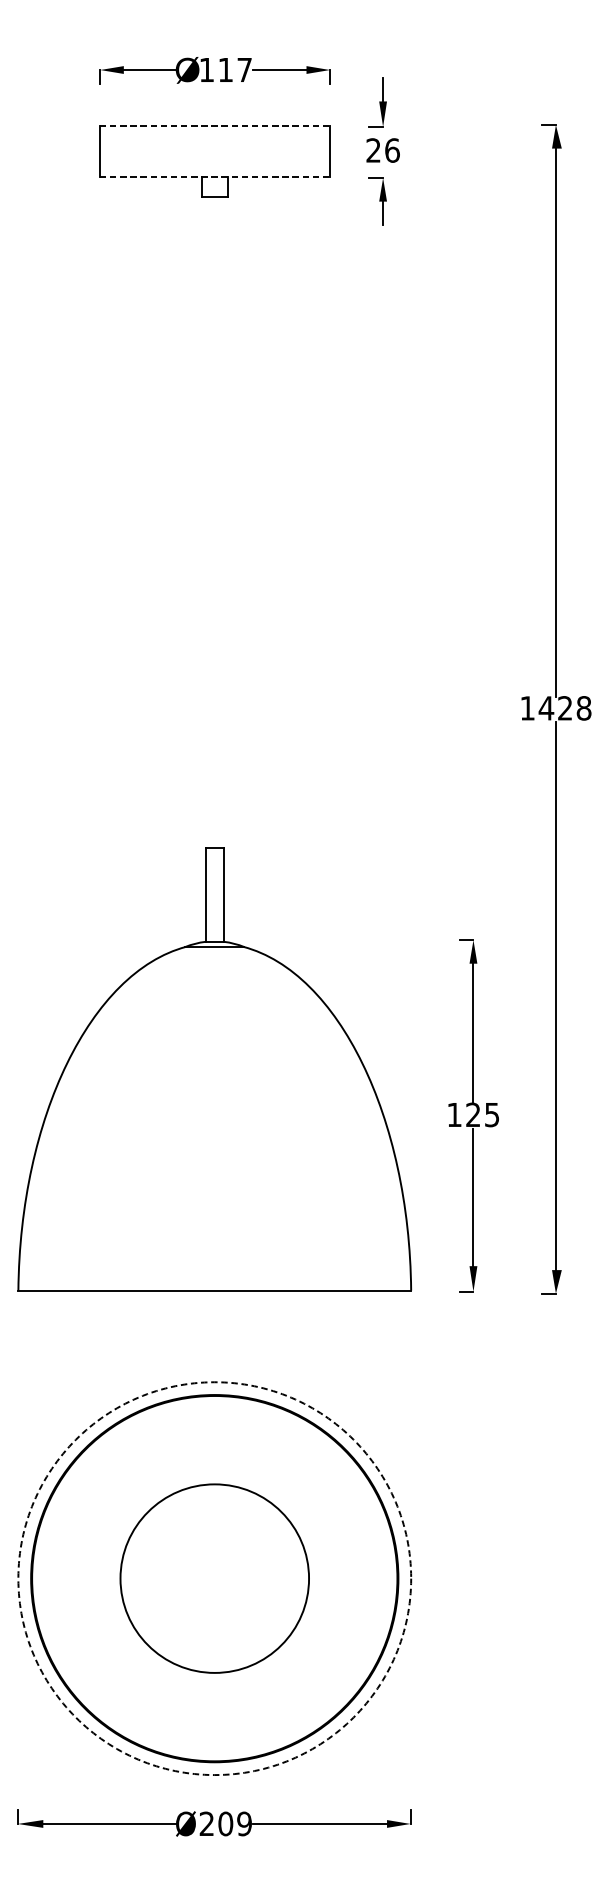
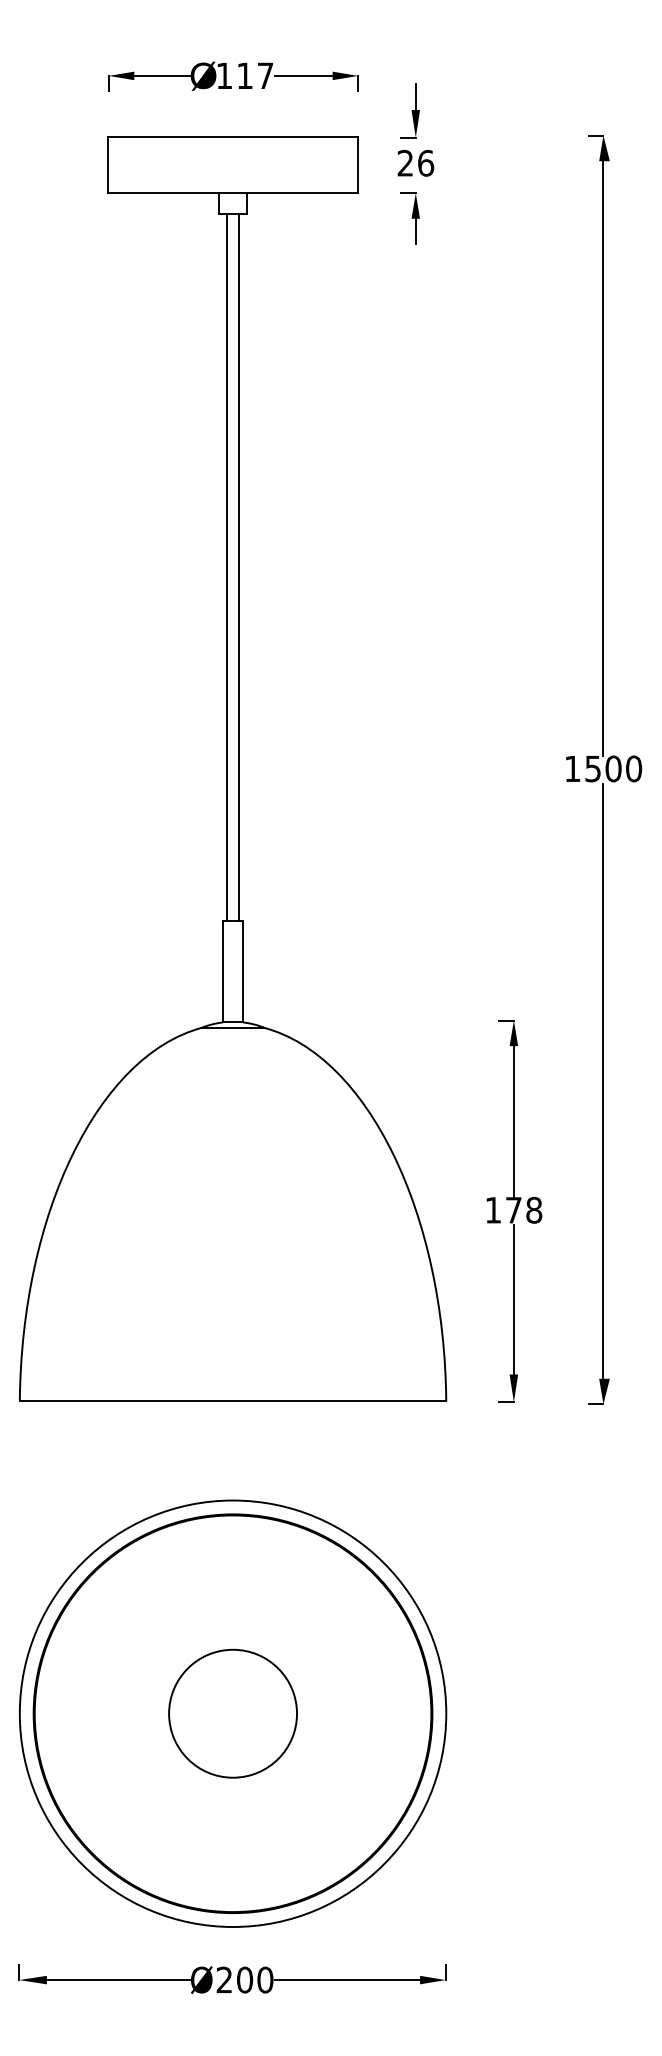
line: (215, 126) -> (233, 137), dashed -> solid
line: (215, 177) -> (233, 192), dashed -> solid
line: (209, 521) -> (227, 566), added
line: (220, 521) -> (239, 566), added
text: (565, 707) -> (613, 768), 1428 -> 1500
text: (483, 1114) -> (524, 1209), 125 -> 178
circle: (214, 1578) -> (232, 1713), dashed -> solid
circle: (215, 1578) -> (233, 1713), size x0.62
text: (244, 1823) -> (265, 1979), Ø209 -> Ø200

